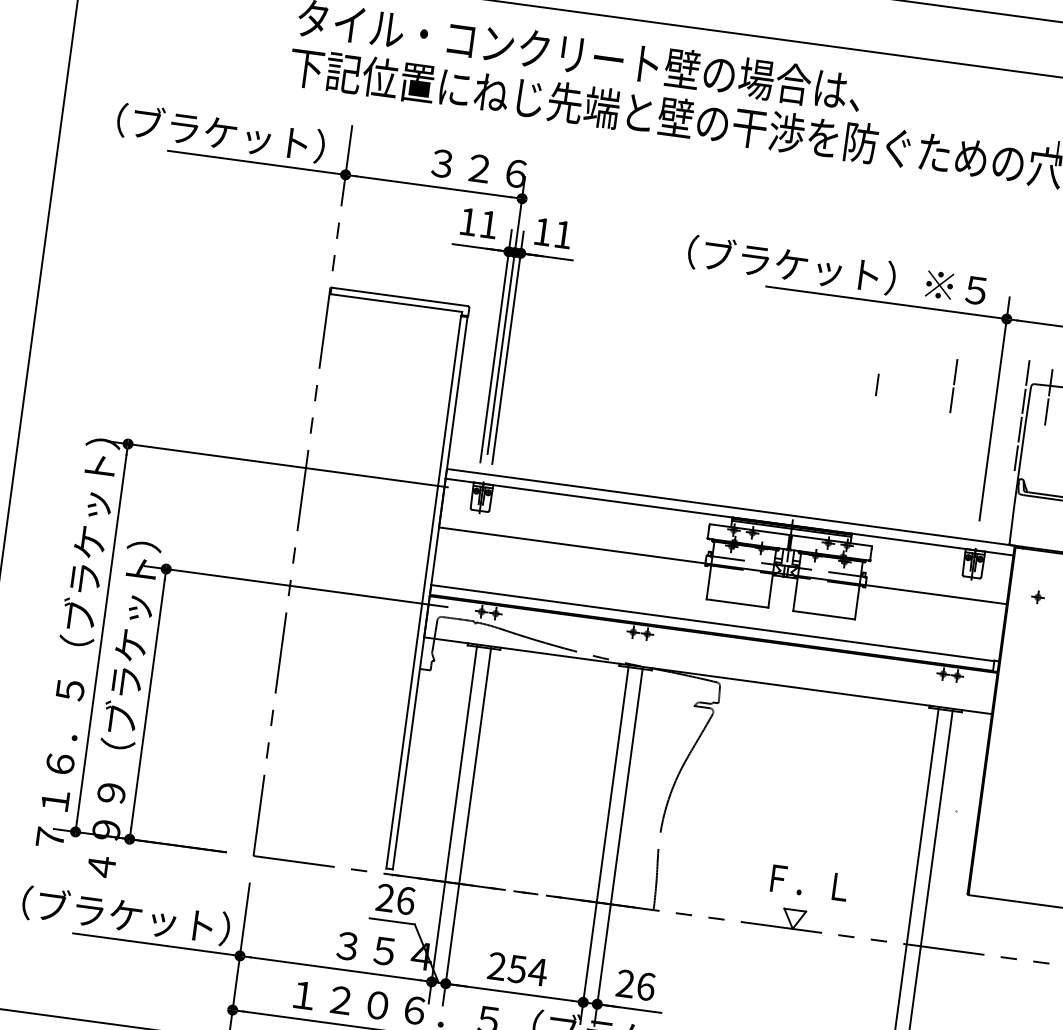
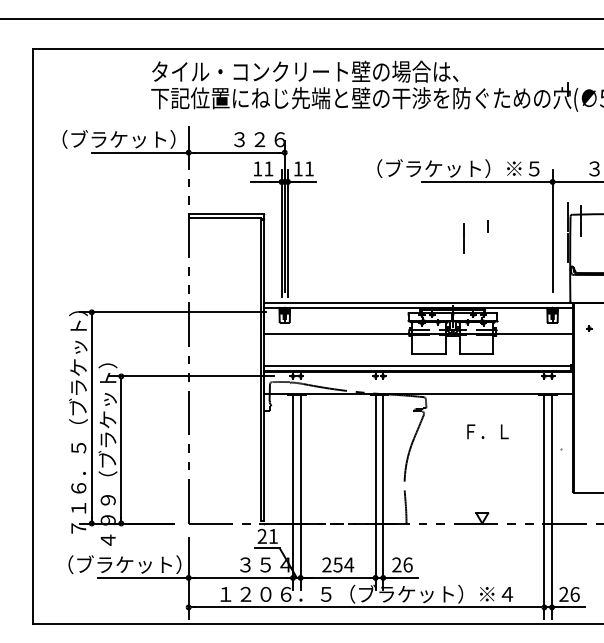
line: (952, 385) -> (463, 238), moved
text: (808, 882) -> (487, 431), moved
text: (406, 899) -> (273, 535), 26 -> 21

